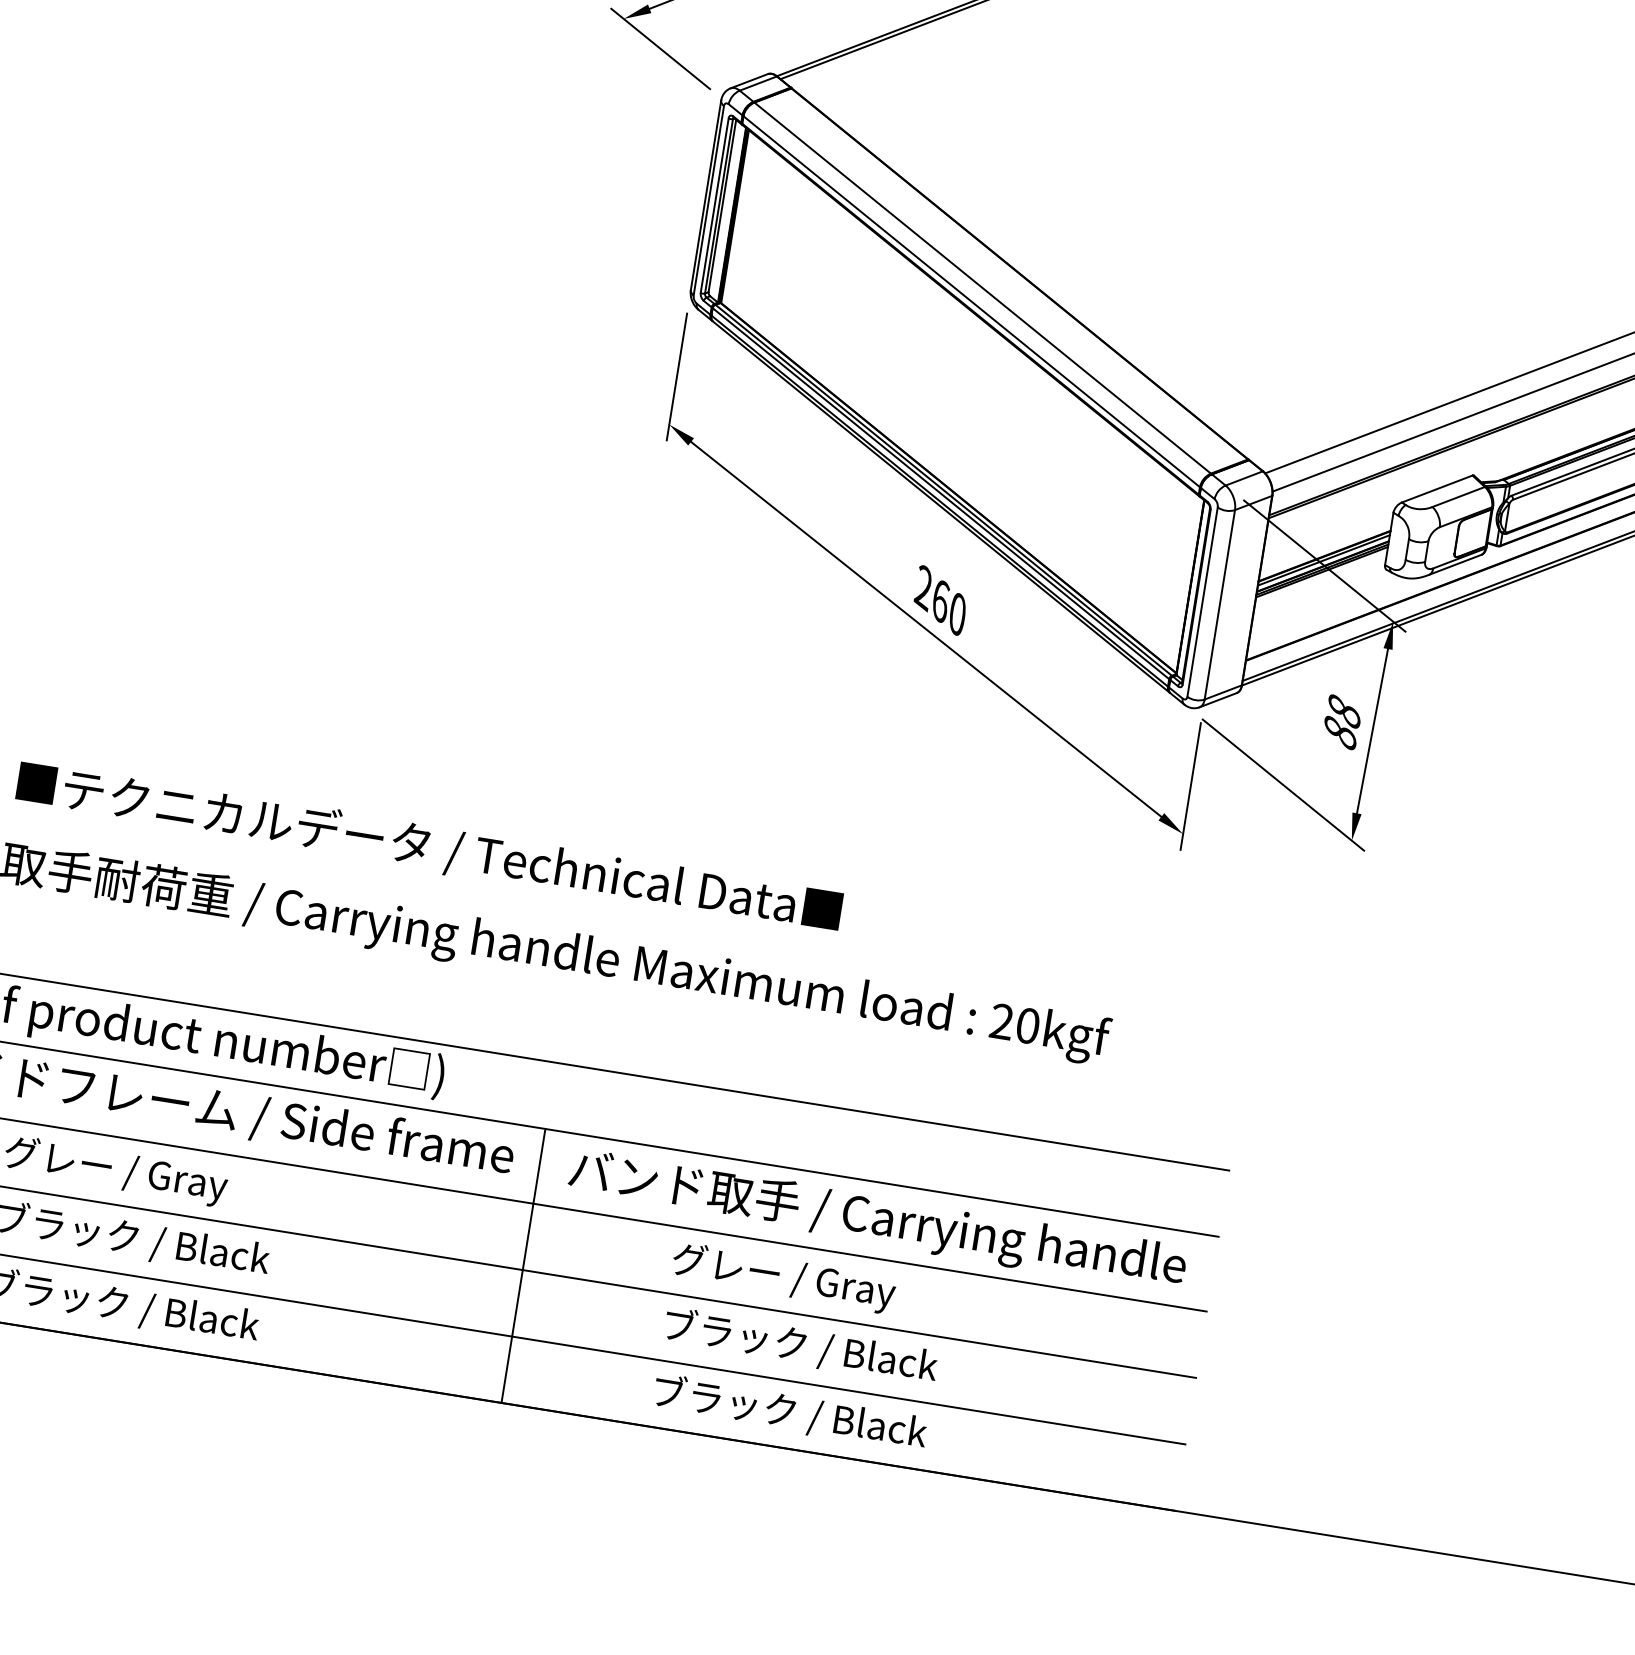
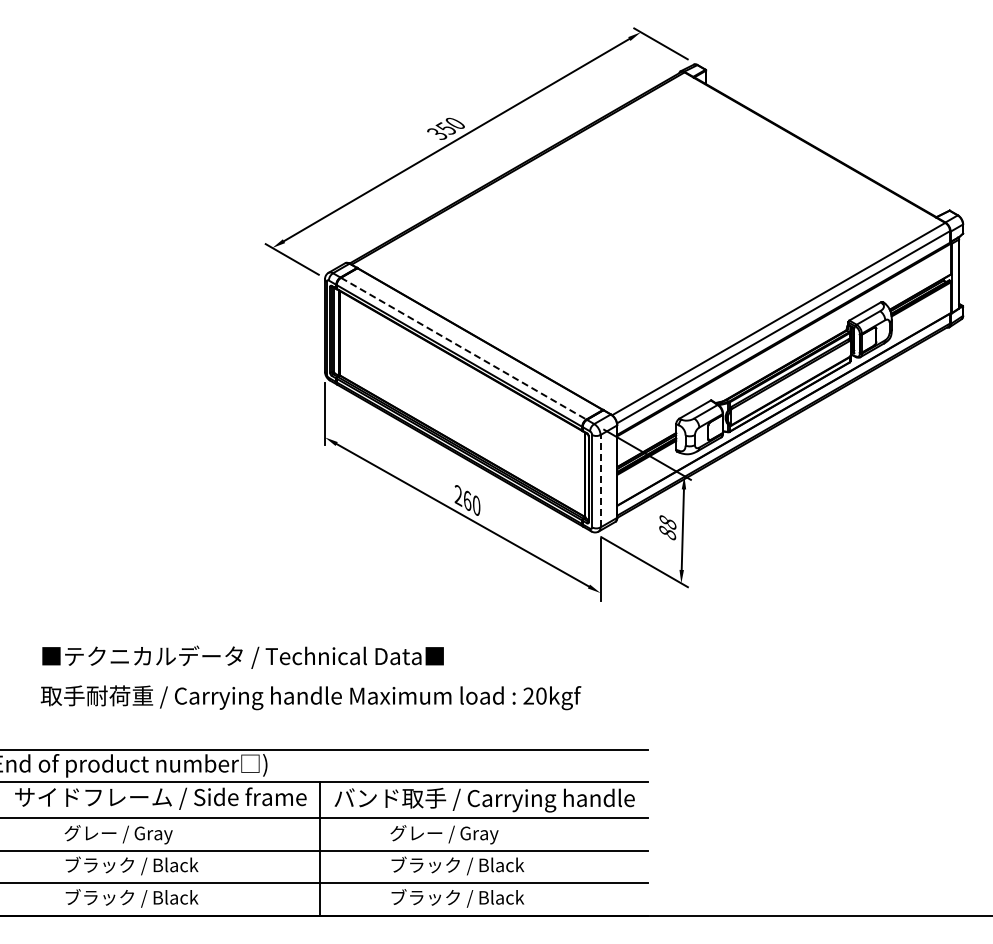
line: (982, 287) -> (463, 348), solid -> dashed
line: (1219, 603) -> (600, 480), solid -> dashed

